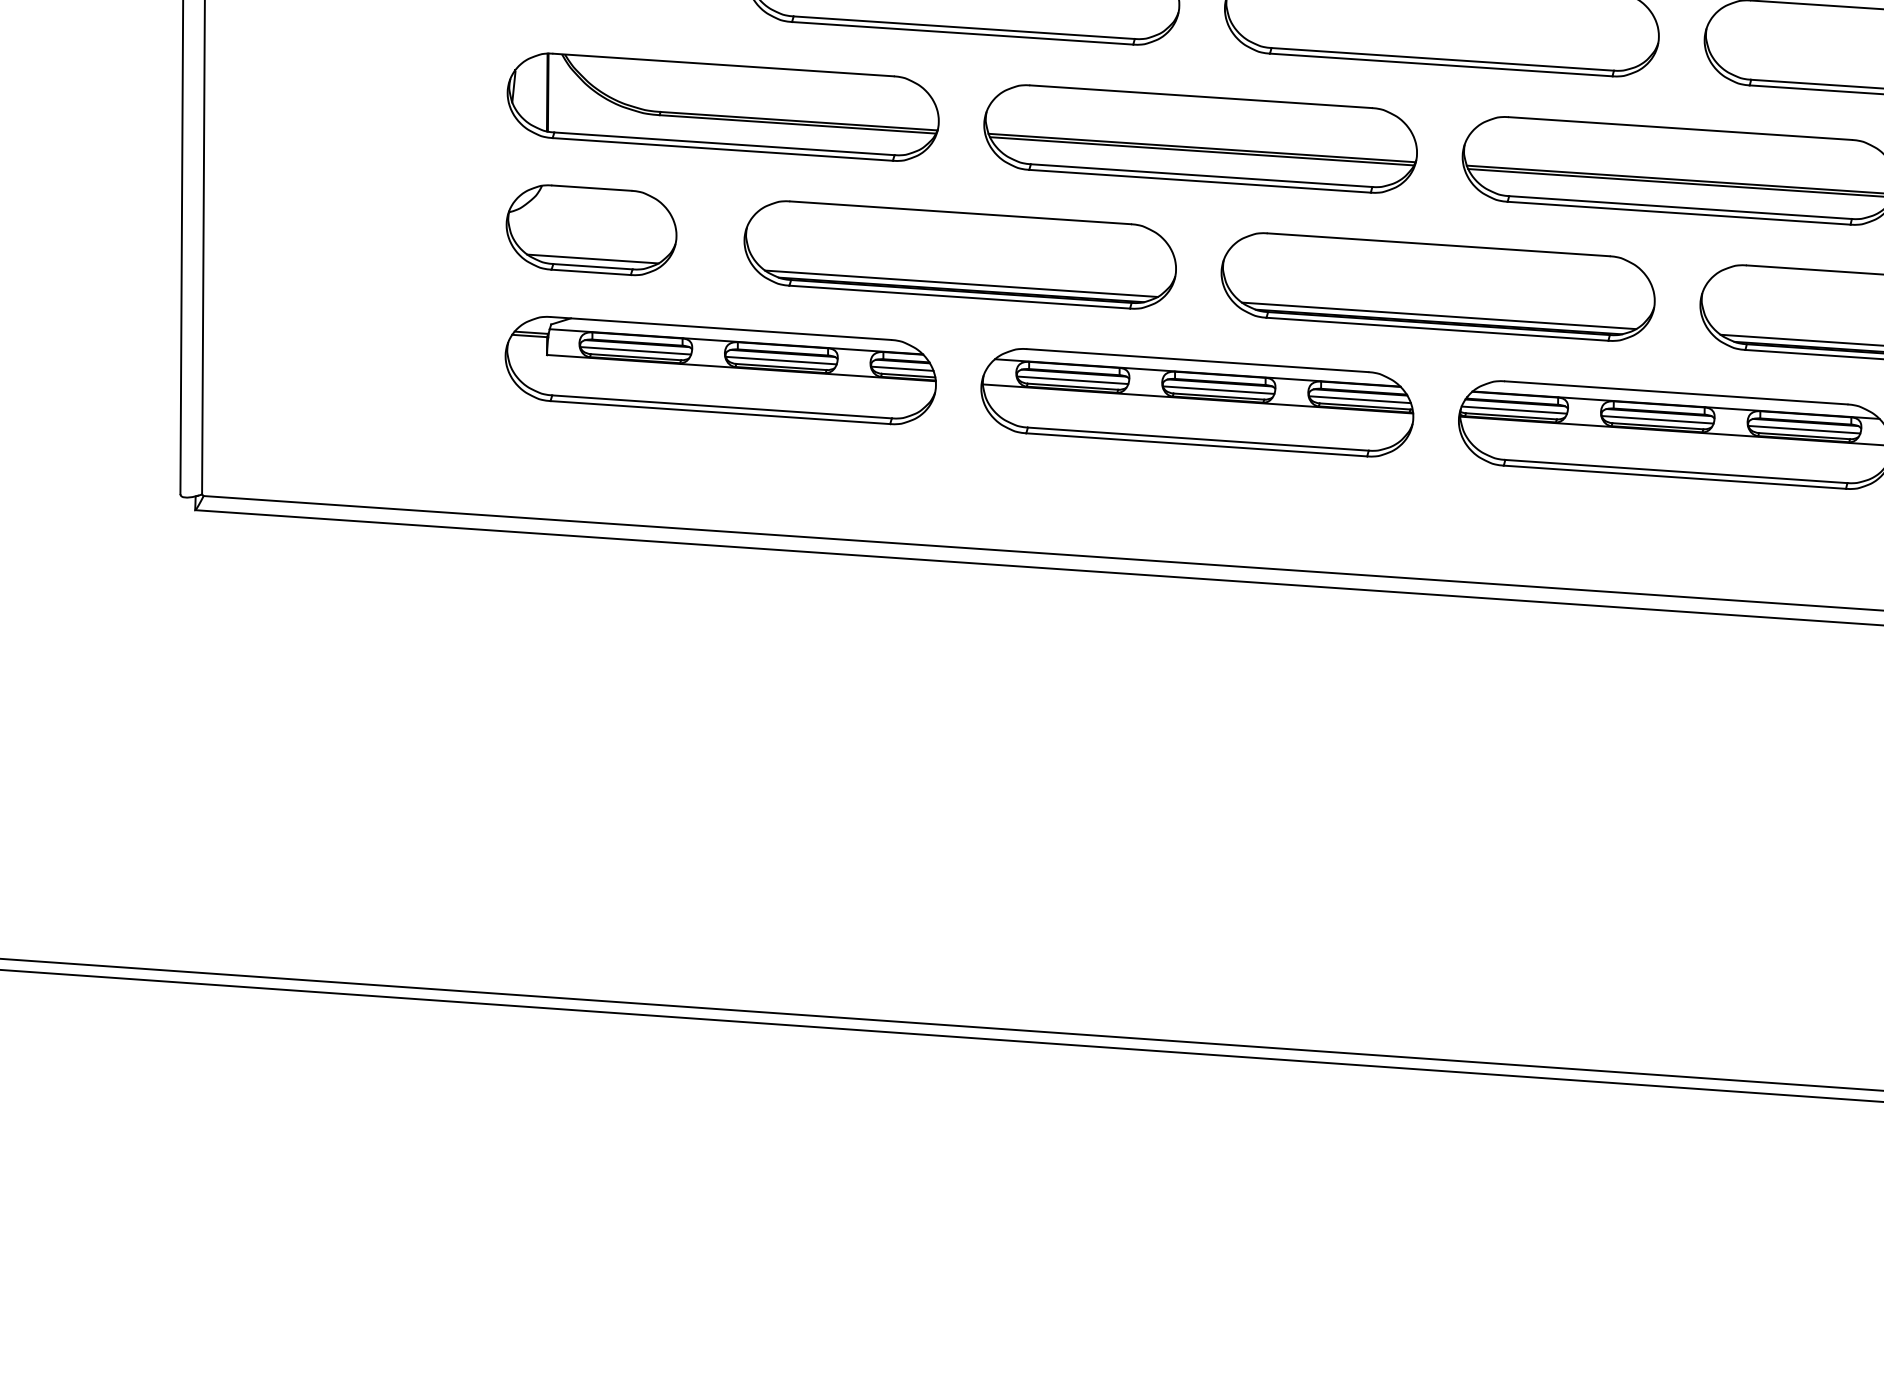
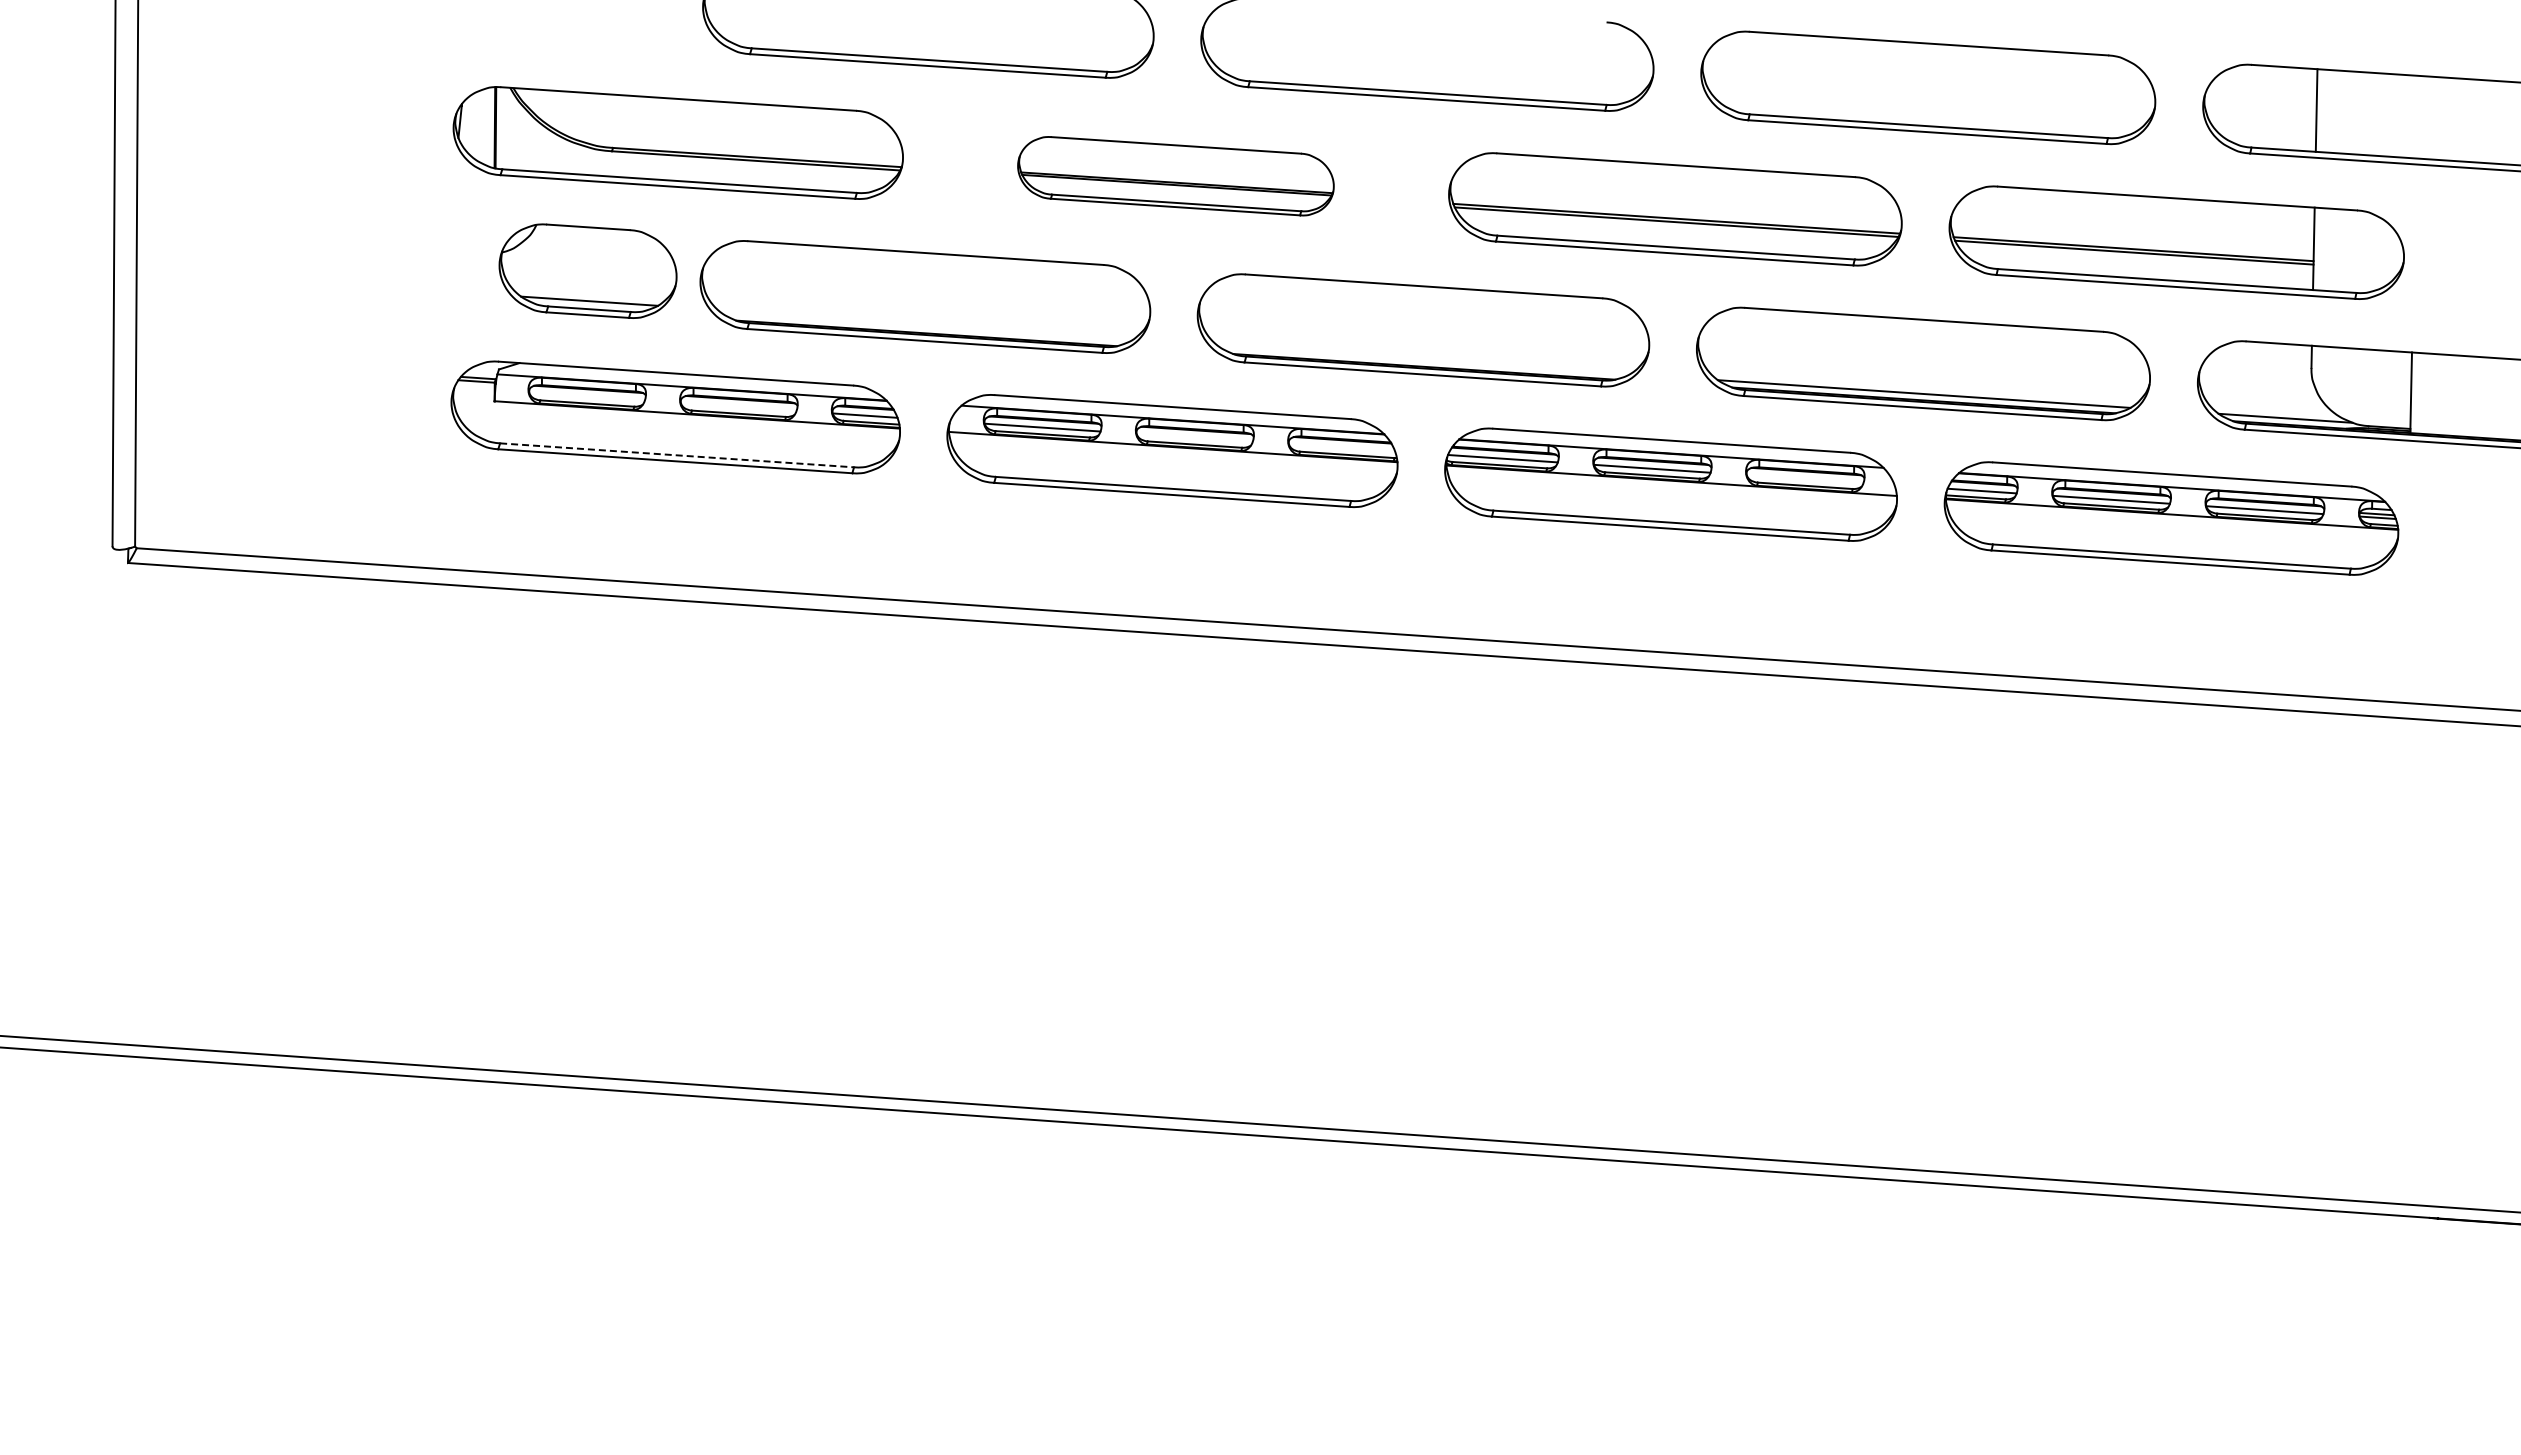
part: (1200, 139) -> (1175, 176), size x0.7
part: (591, 229) -> (587, 270), moved
line: (961, 283) -> (926, 326), removed
line: (1439, 315) -> (1424, 360), removed
line: (635, 350) -> (586, 396), removed
line: (780, 360) -> (738, 407), removed
line: (1218, 389) -> (1194, 437), removed
line: (1359, 399) -> (1341, 447), removed
line: (722, 407) -> (677, 455), solid -> dashed
line: (1803, 430) -> (1804, 479), removed

